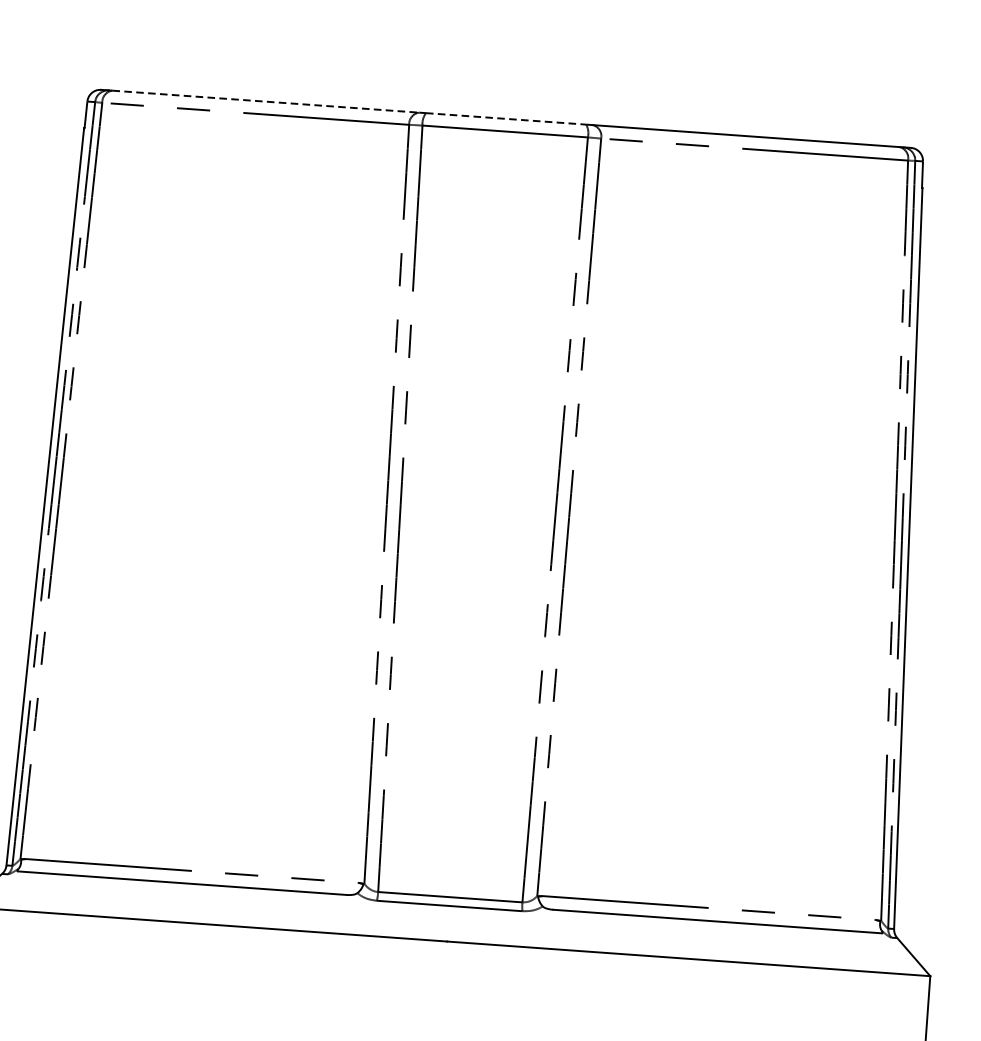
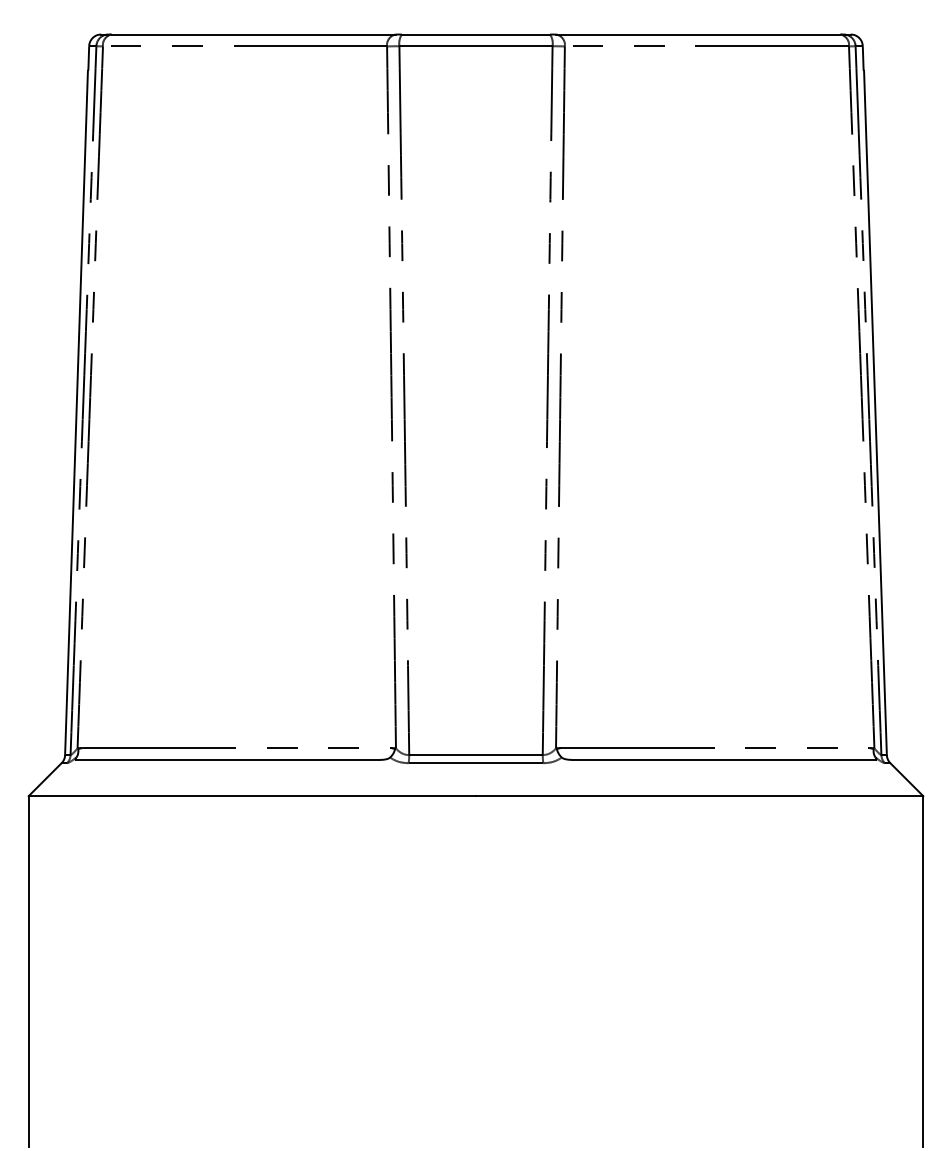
line: (266, 101) -> (254, 34), dashed -> solid
line: (506, 118) -> (476, 34), dashed -> solid

